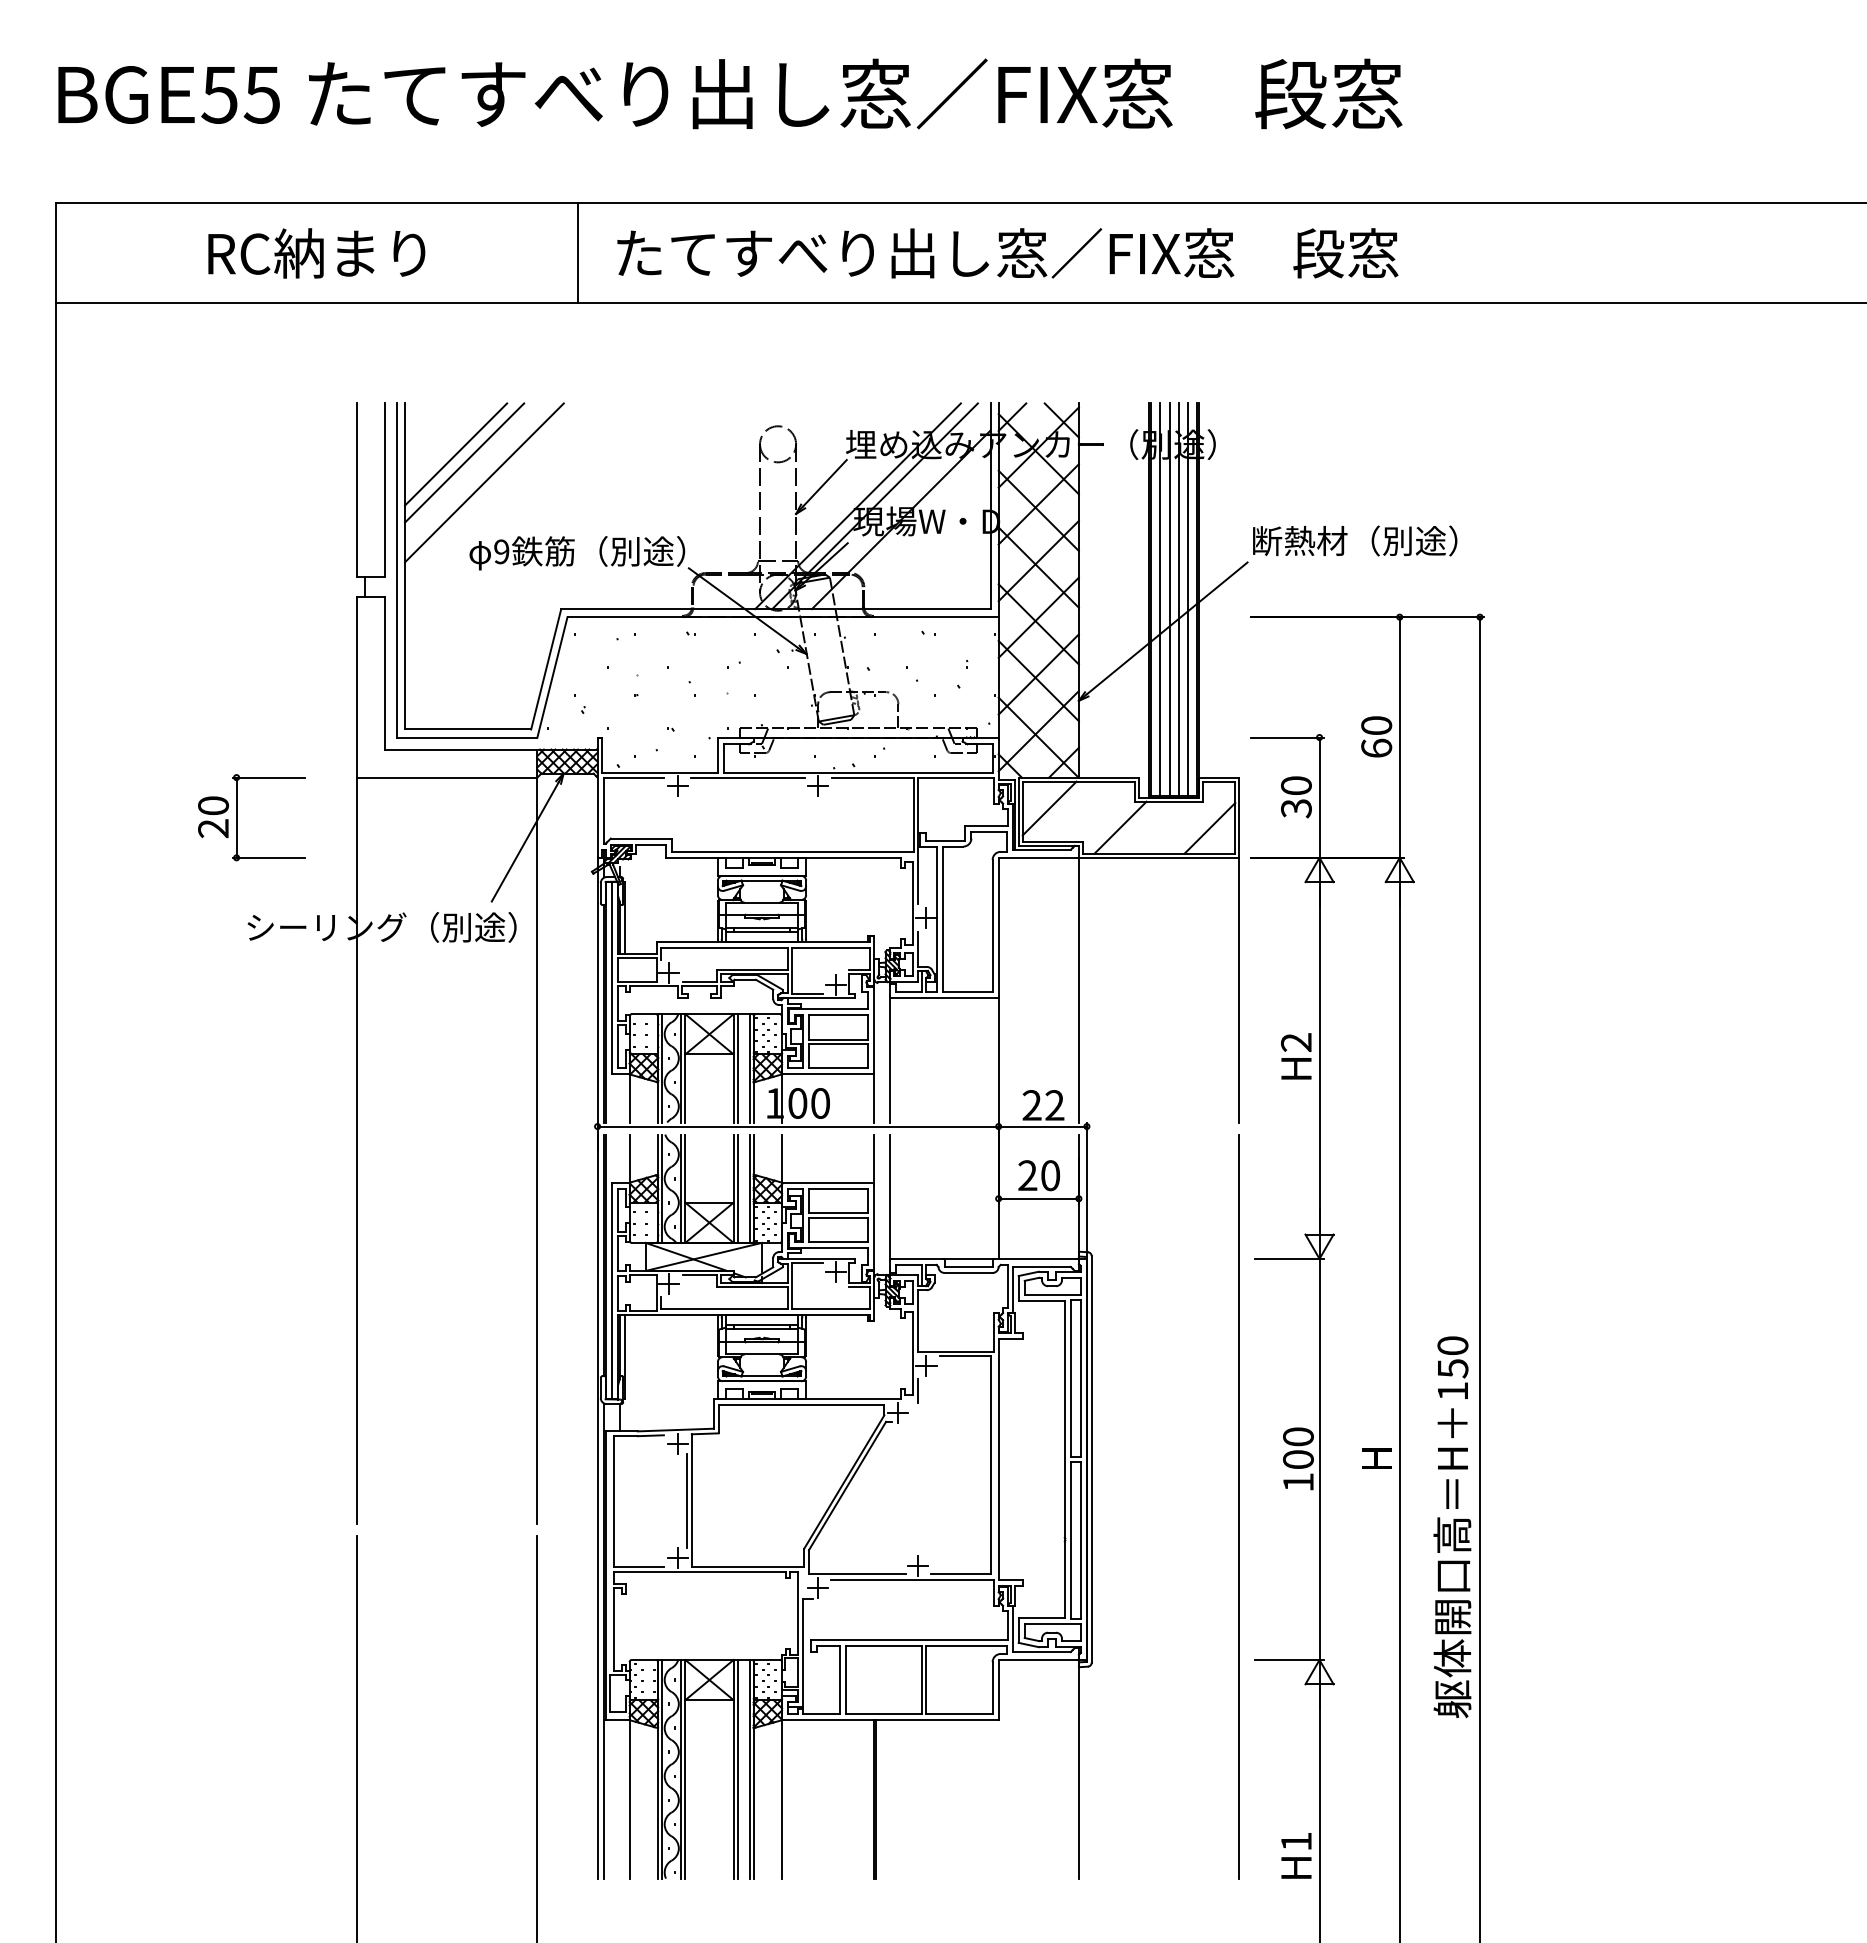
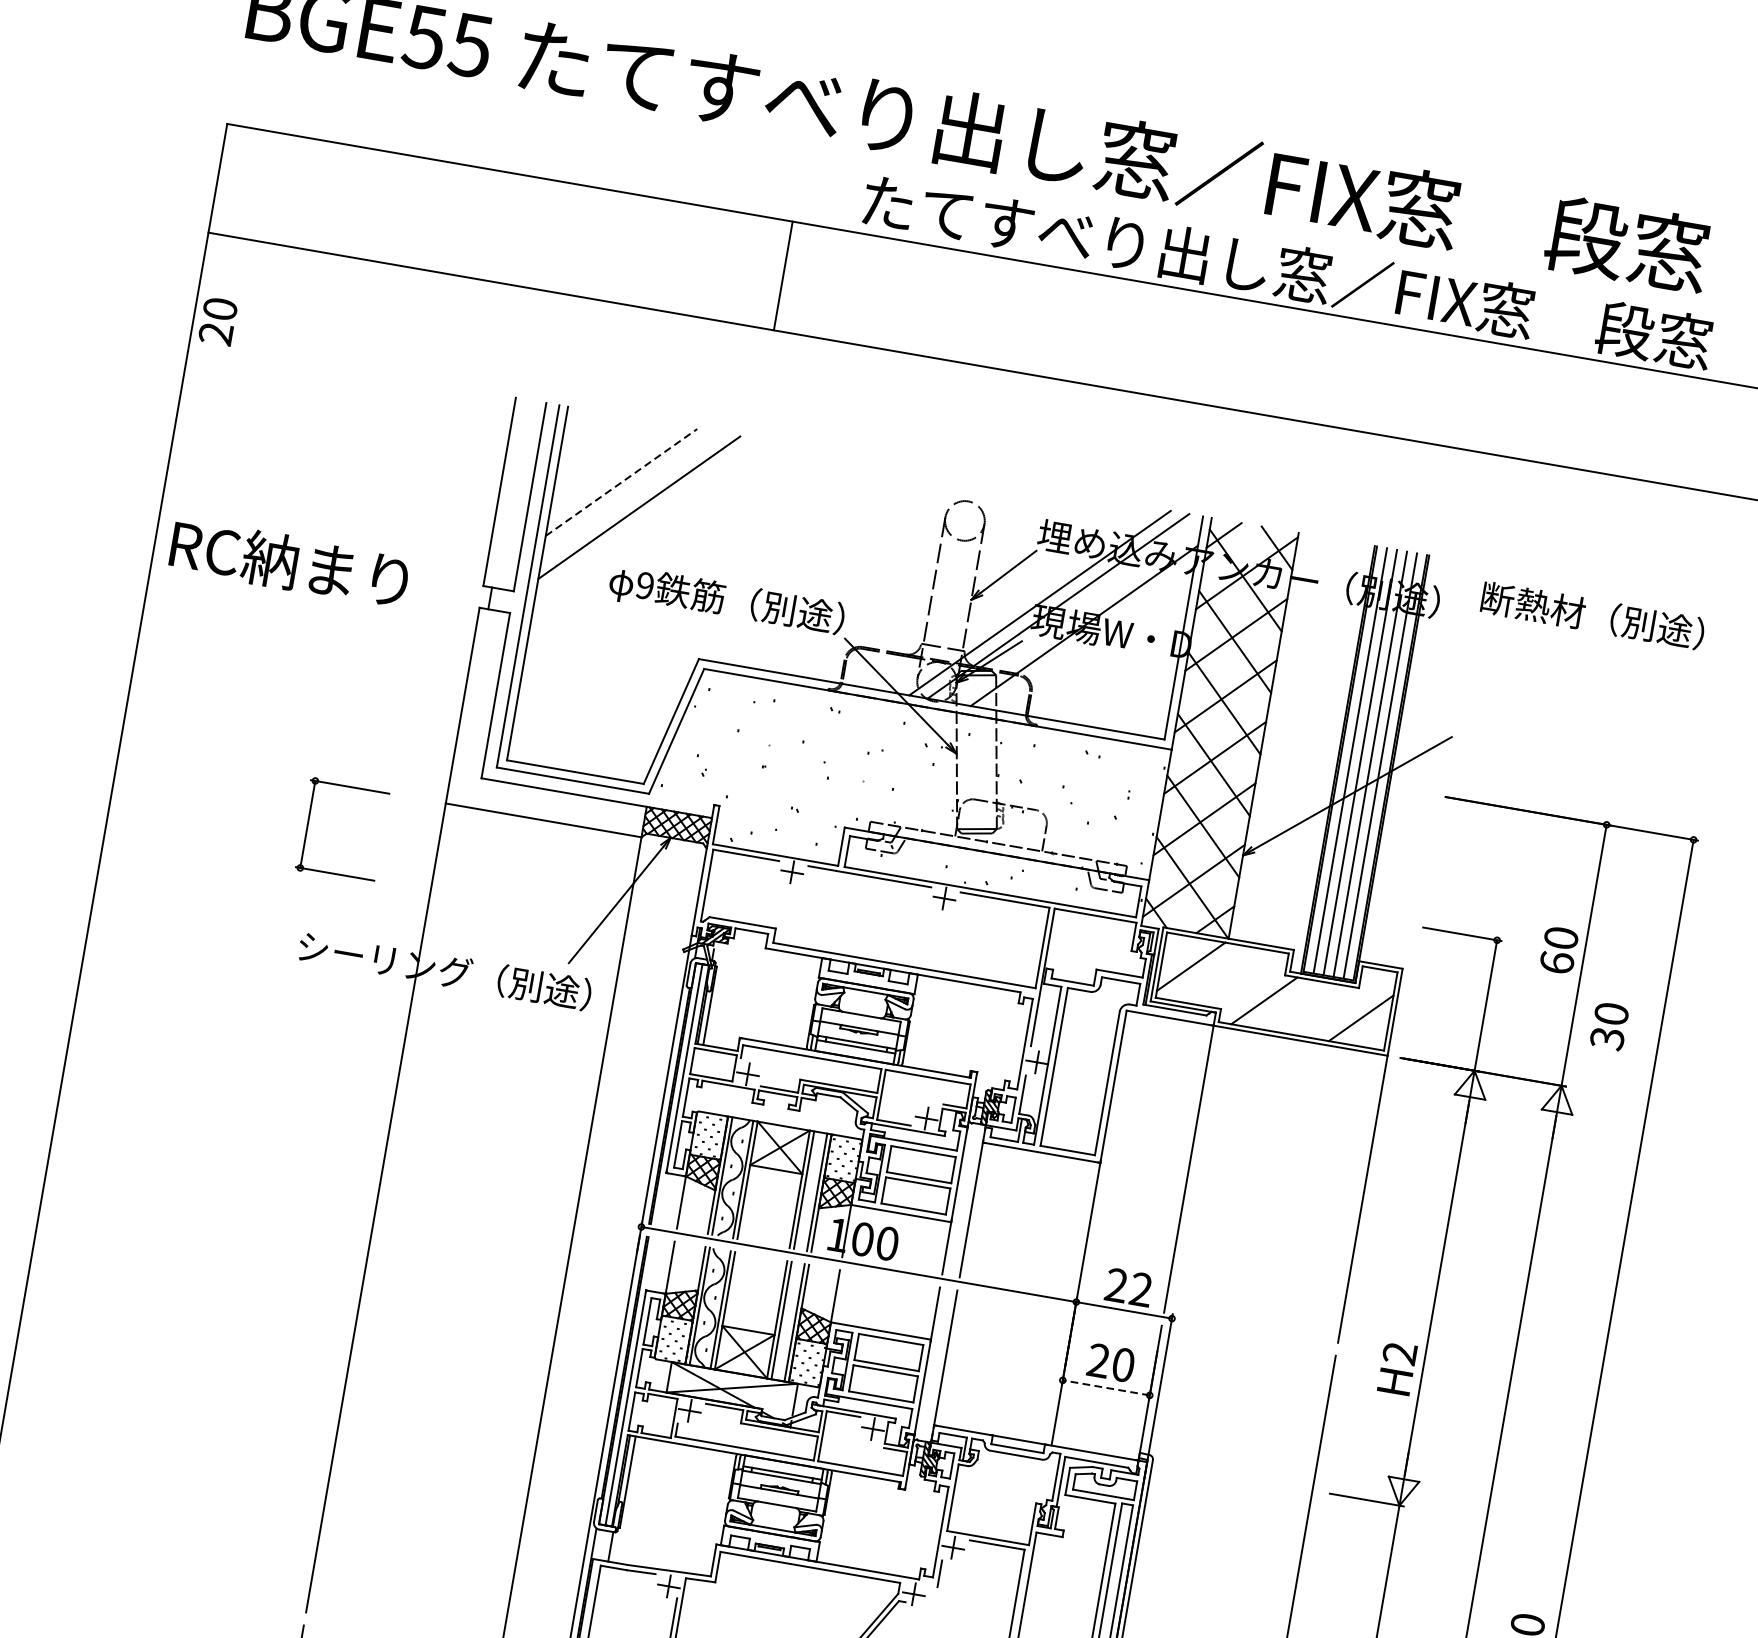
text: (316, 253) -> (289, 563), moved
text: (1007, 253) -> (1287, 272), moved
line: (456, 454) -> (614, 471), removed
line: (464, 462) -> (621, 481), solid -> dashed
text: (1355, 540) -> (1593, 615), moved
text: (1296, 797) -> (1609, 1026), moved
text: (213, 817) -> (218, 321), moved
text: (1296, 1056) -> (1397, 1368), moved
line: (1038, 1198) -> (1106, 1387), solid -> dashed

